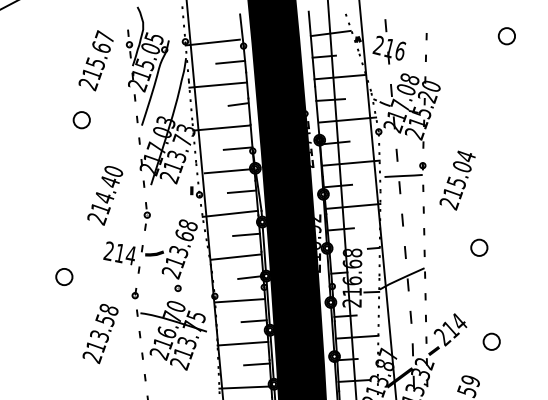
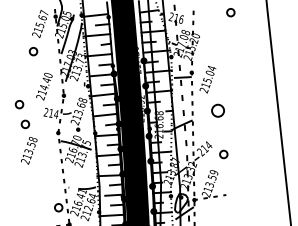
circle: (51, 234) -> (19, 104), added
circle: (478, 247) -> (217, 110), size x1.6
text: (101, 333) -> (29, 150), moved

